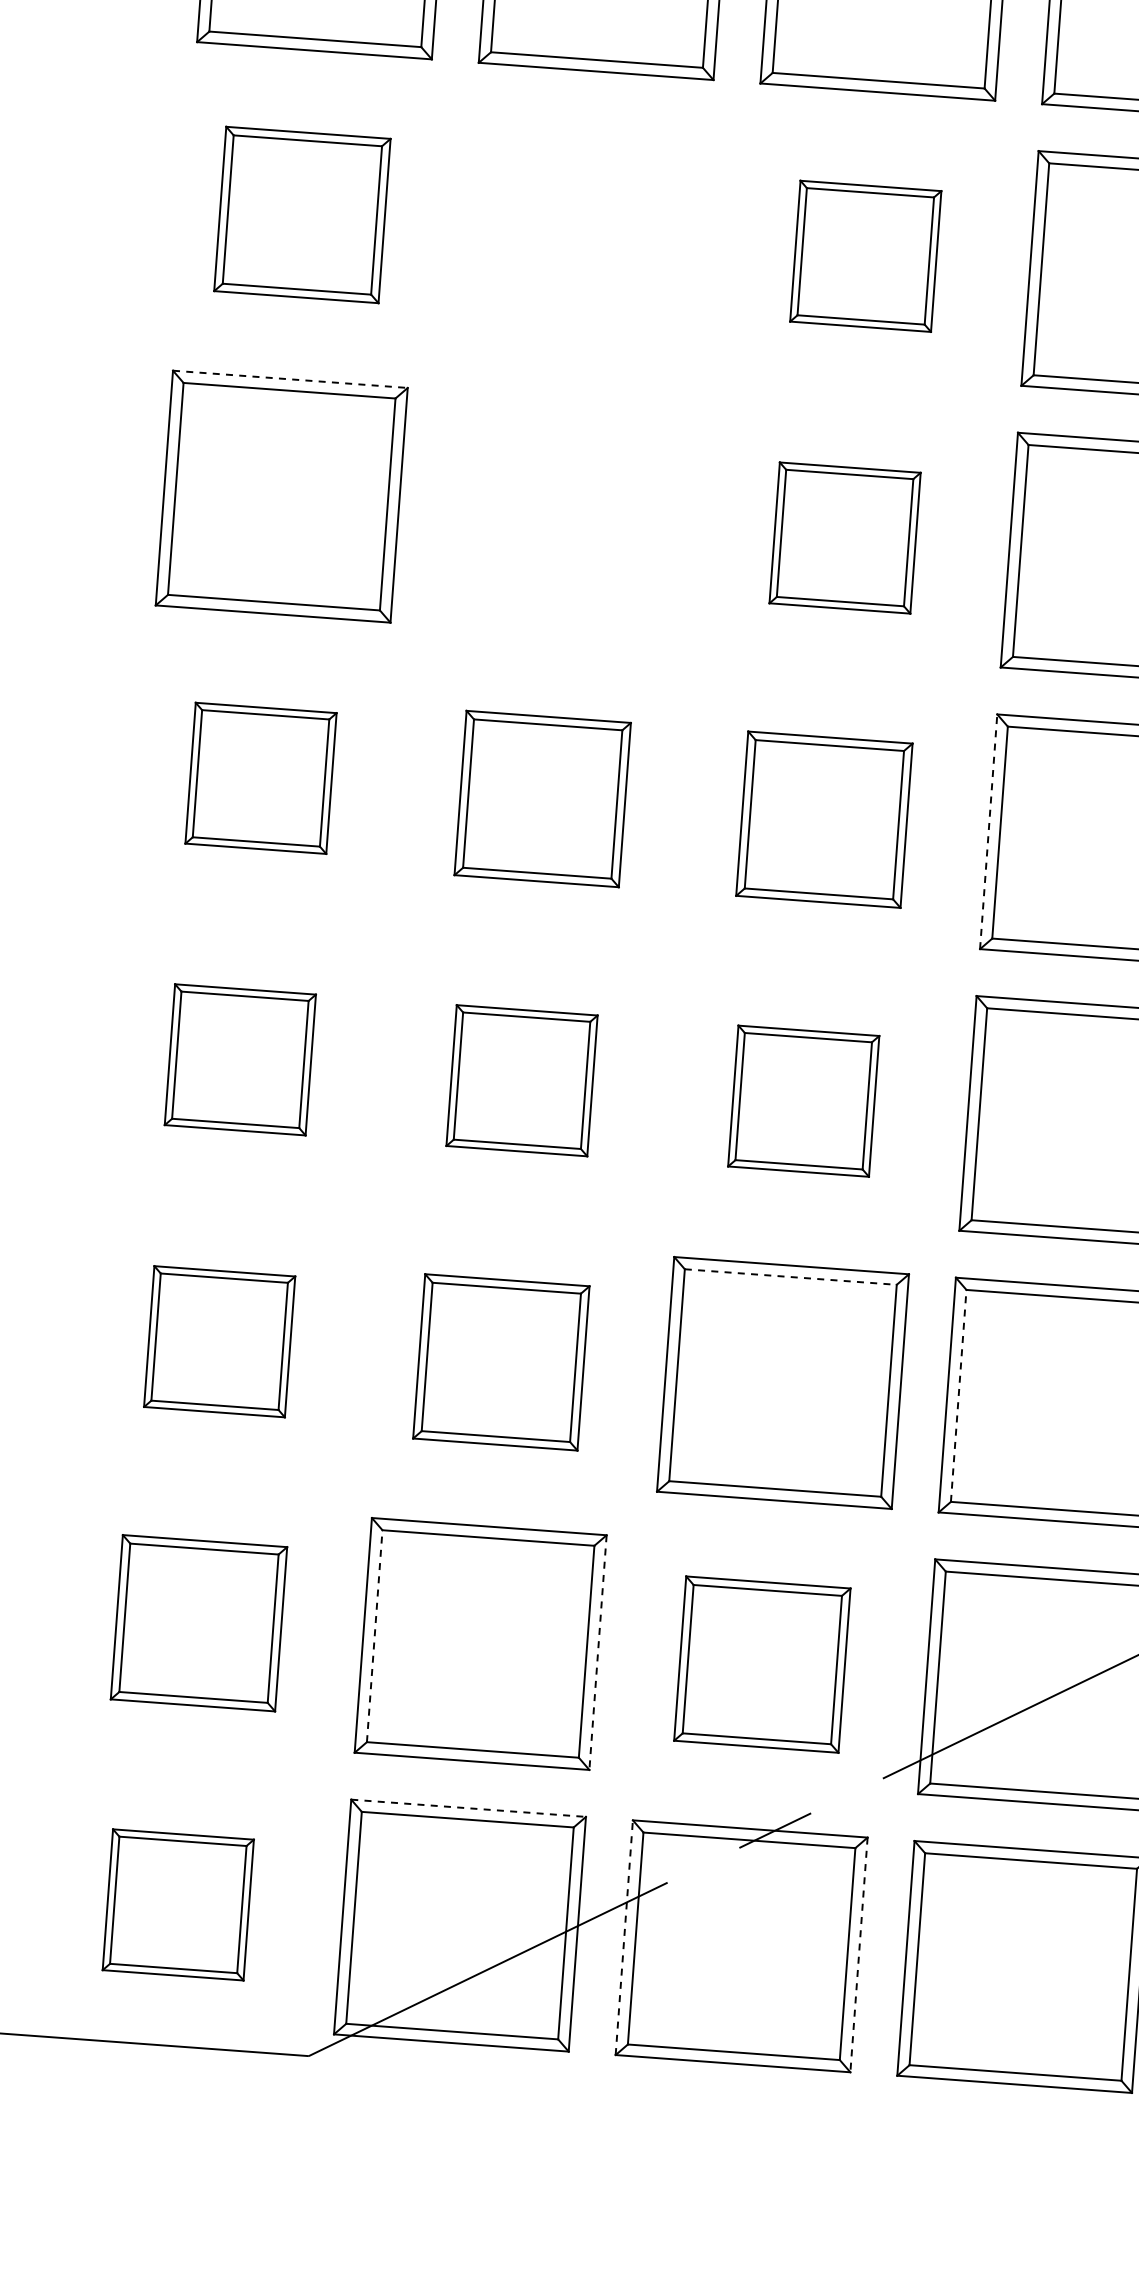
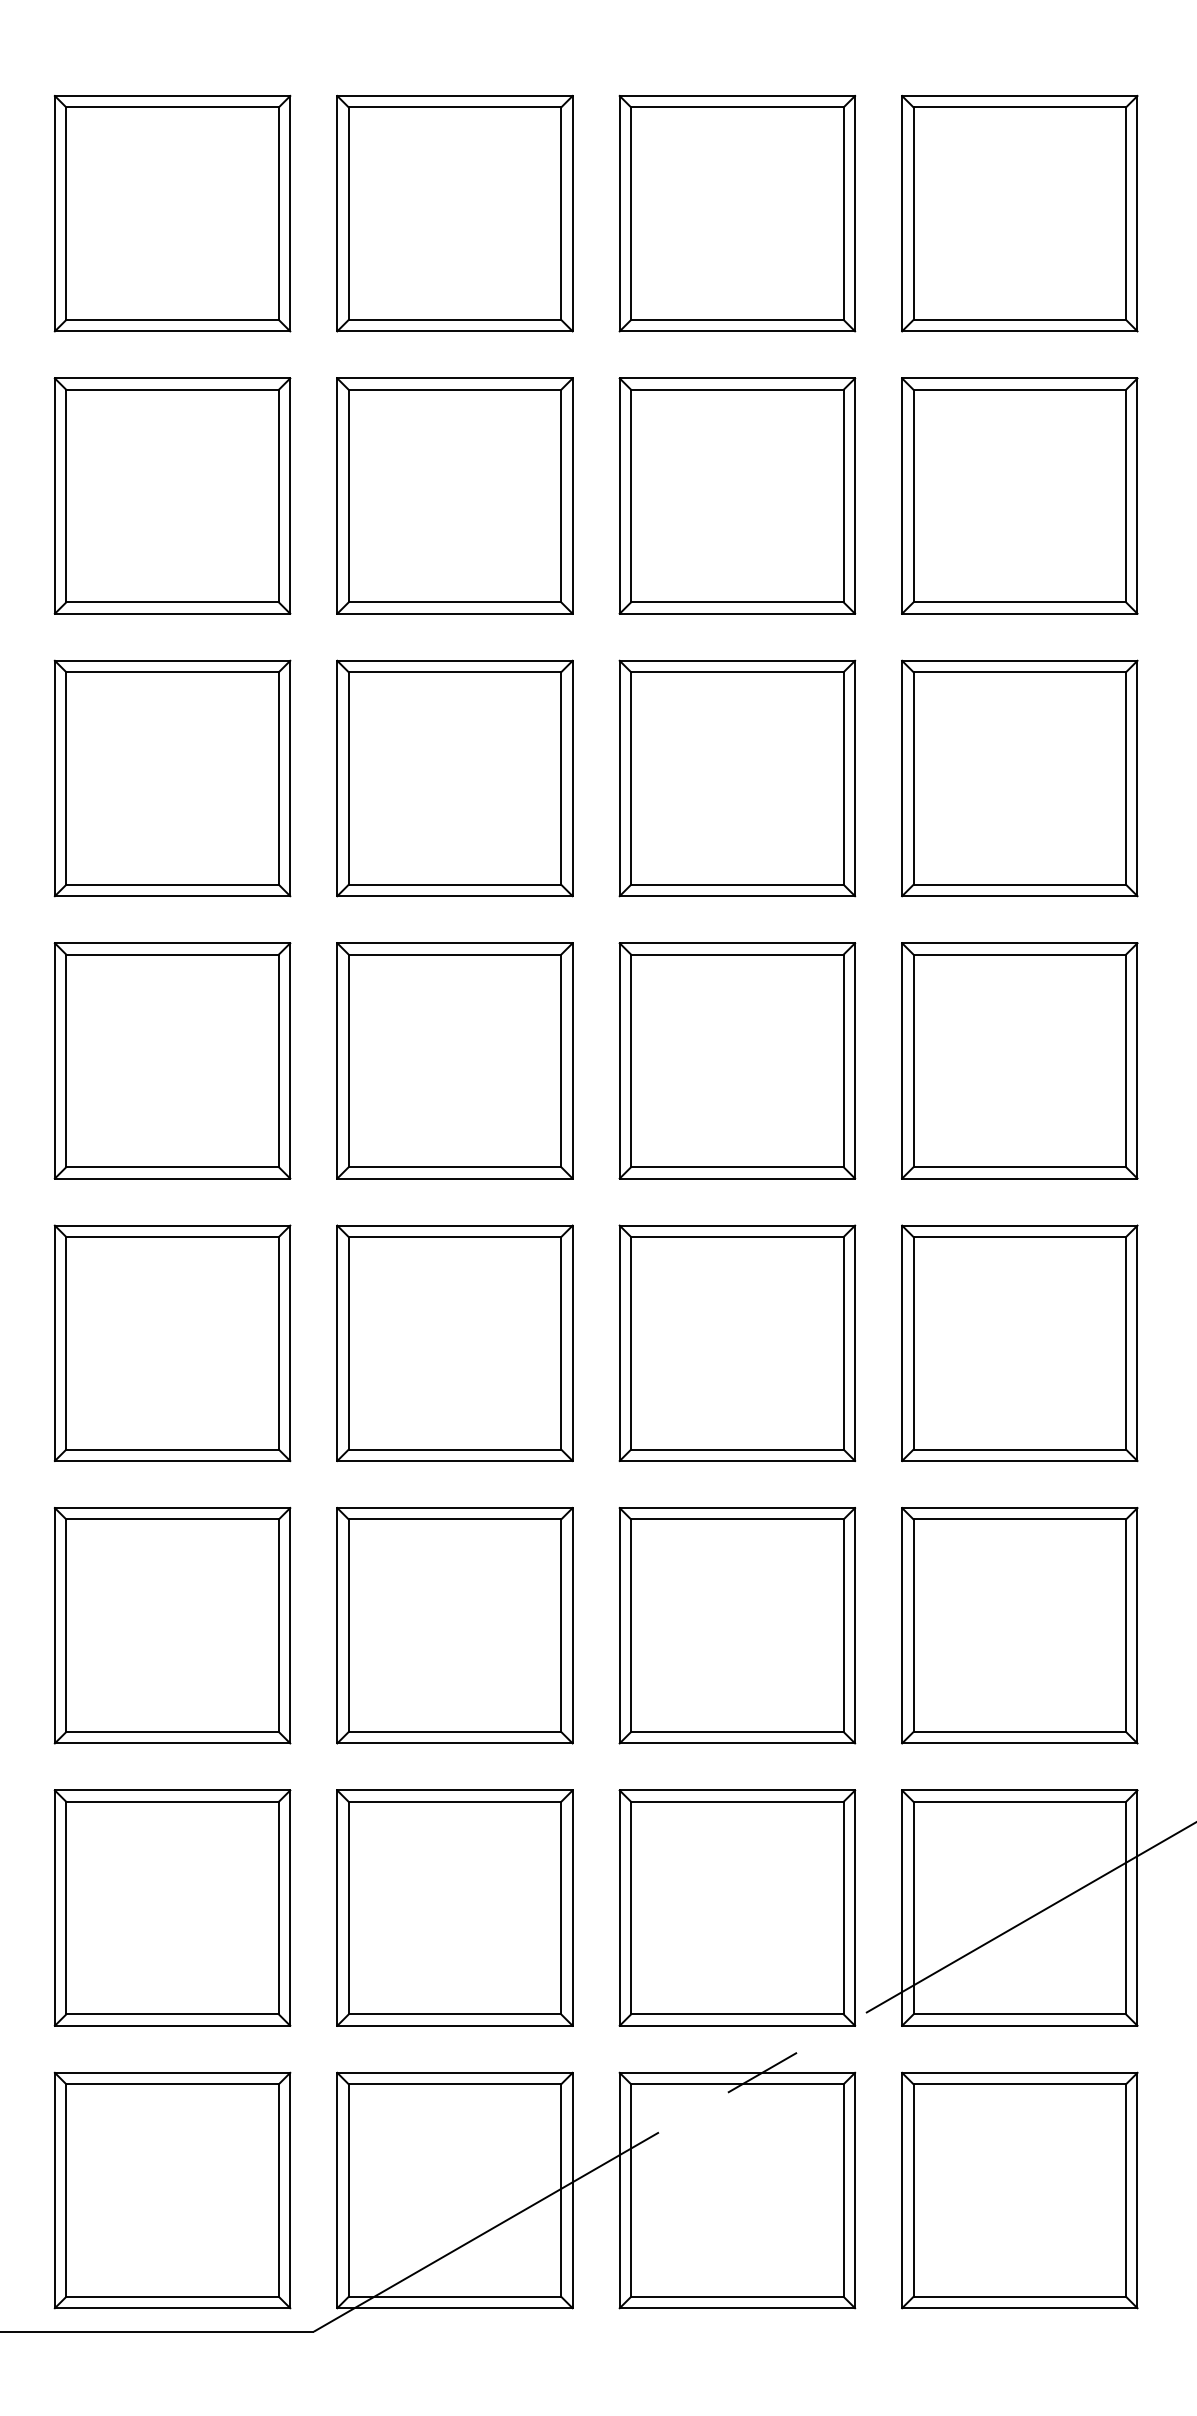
part: (302, 214) -> (172, 495), size x1.43
part: (583, 235) -> (454, 495), added
part: (865, 255) -> (737, 495), size x1.67
line: (290, 379) -> (172, 660), dashed -> solid
part: (562, 517) -> (454, 778), added
part: (845, 538) -> (737, 778), size x1.67
part: (261, 777) -> (172, 1060), size x1.67
part: (542, 798) -> (454, 1060), size x1.43
part: (824, 819) -> (737, 1060), size x1.43
line: (989, 831) -> (902, 1060), dashed -> solid
part: (240, 1059) -> (172, 1342), size x1.67
part: (521, 1080) -> (454, 1343), size x1.67
part: (803, 1100) -> (737, 1342), size x1.67
line: (790, 1277) -> (737, 1519), dashed -> solid
part: (219, 1341) -> (172, 1625), size x1.67
part: (500, 1362) -> (454, 1625), size x1.43
line: (958, 1395) -> (913, 1625), dashed -> solid
part: (198, 1622) -> (172, 1907), size x1.43
line: (374, 1635) -> (348, 1907), dashed -> solid
line: (597, 1652) -> (572, 1908), dashed -> solid
part: (762, 1664) -> (737, 1907), size x1.43
line: (468, 1807) -> (454, 2072), dashed -> solid
part: (178, 1904) -> (172, 2190), size x1.67
line: (624, 1937) -> (619, 2190), dashed -> solid
line: (859, 1954) -> (855, 2190), dashed -> solid

